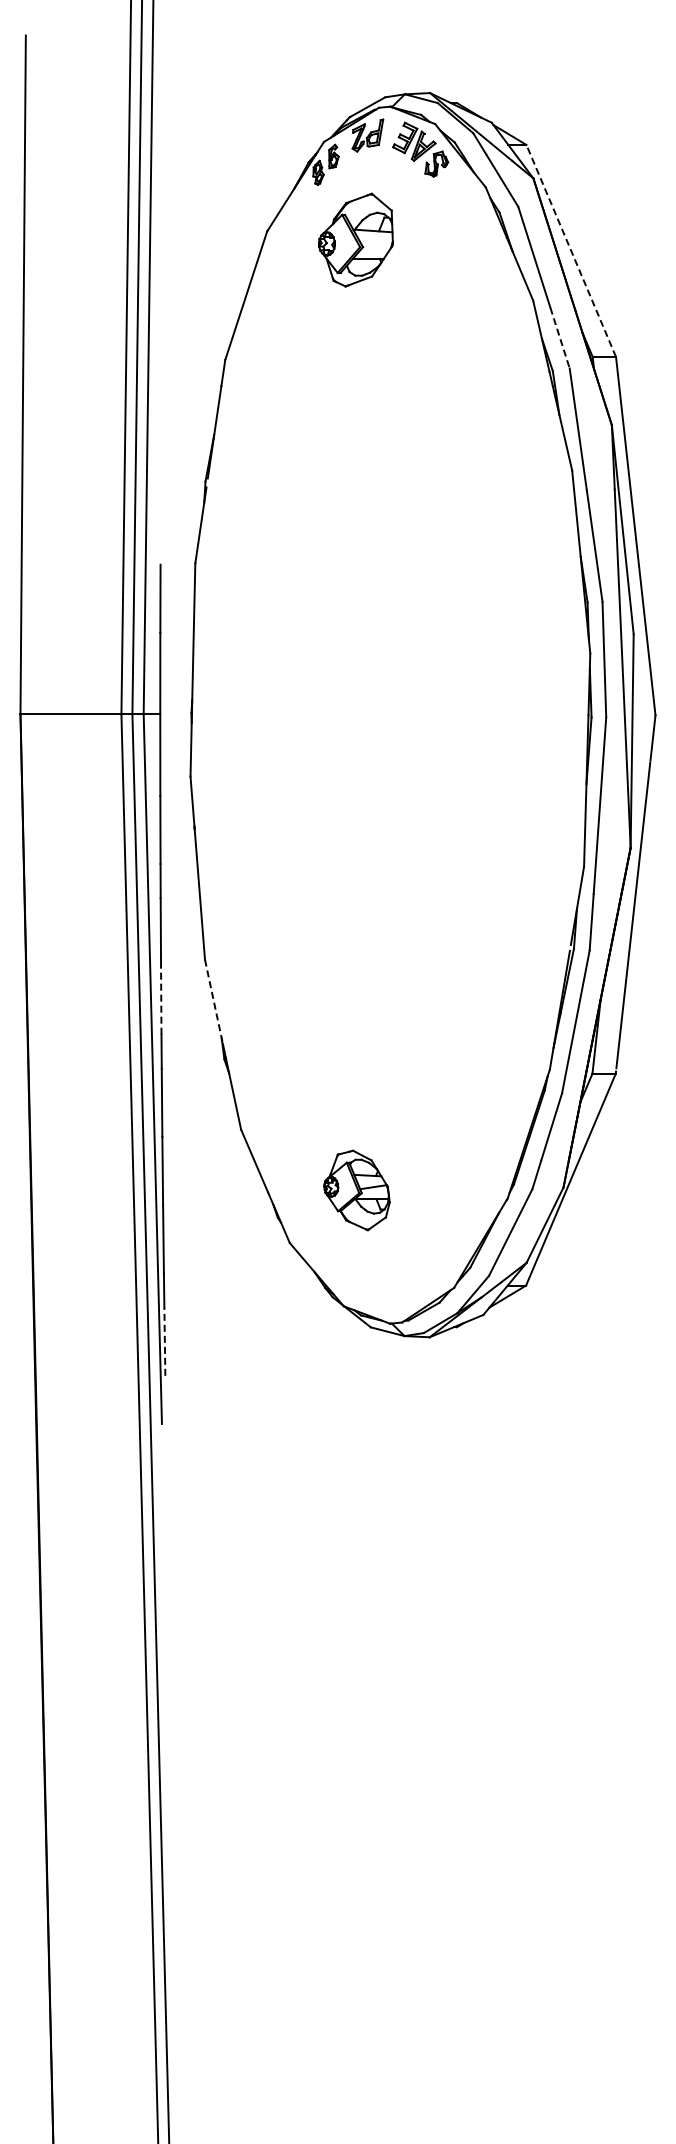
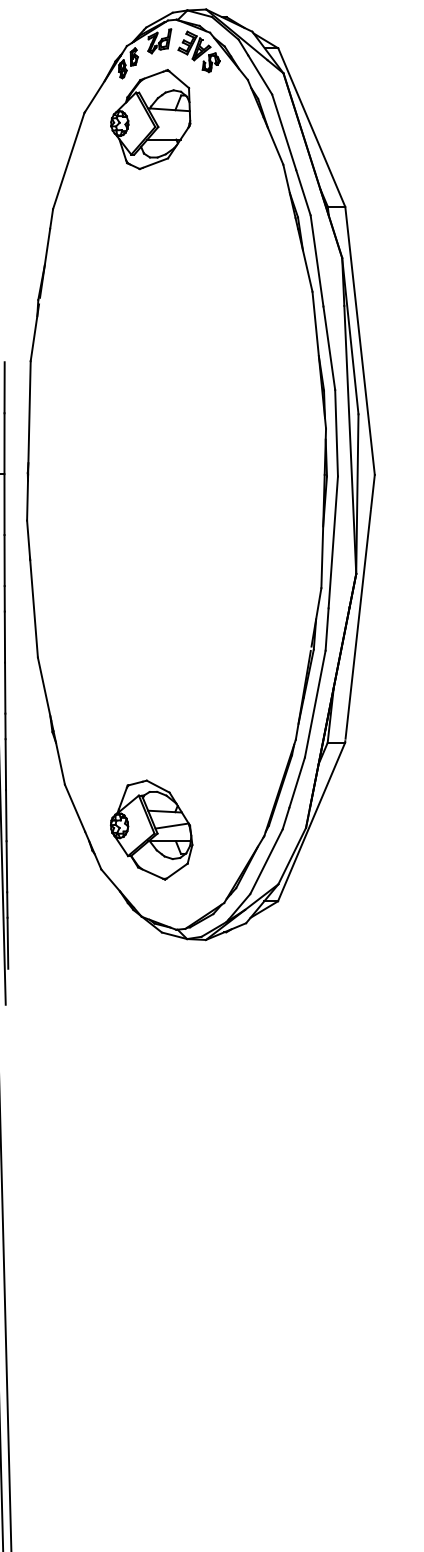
part: (355, 239) -> (150, 119), size x1.43
line: (571, 250) -> (311, 127), dashed -> solid
line: (560, 338) -> (303, 193), dashed -> solid
line: (161, 1000) -> (5, 688), dashed -> solid
line: (214, 1002) -> (45, 689), dashed -> solid
part: (356, 1190) -> (151, 830), size x1.67
line: (164, 1341) -> (7, 943), dashed -> solid

